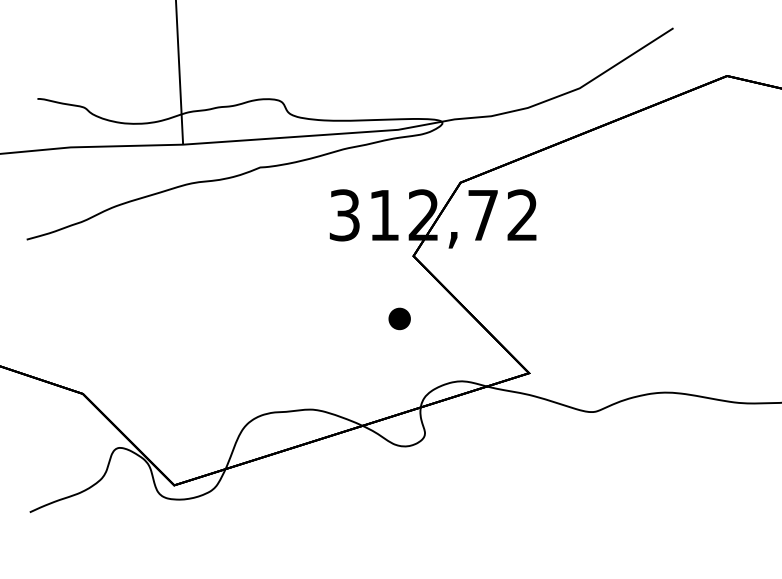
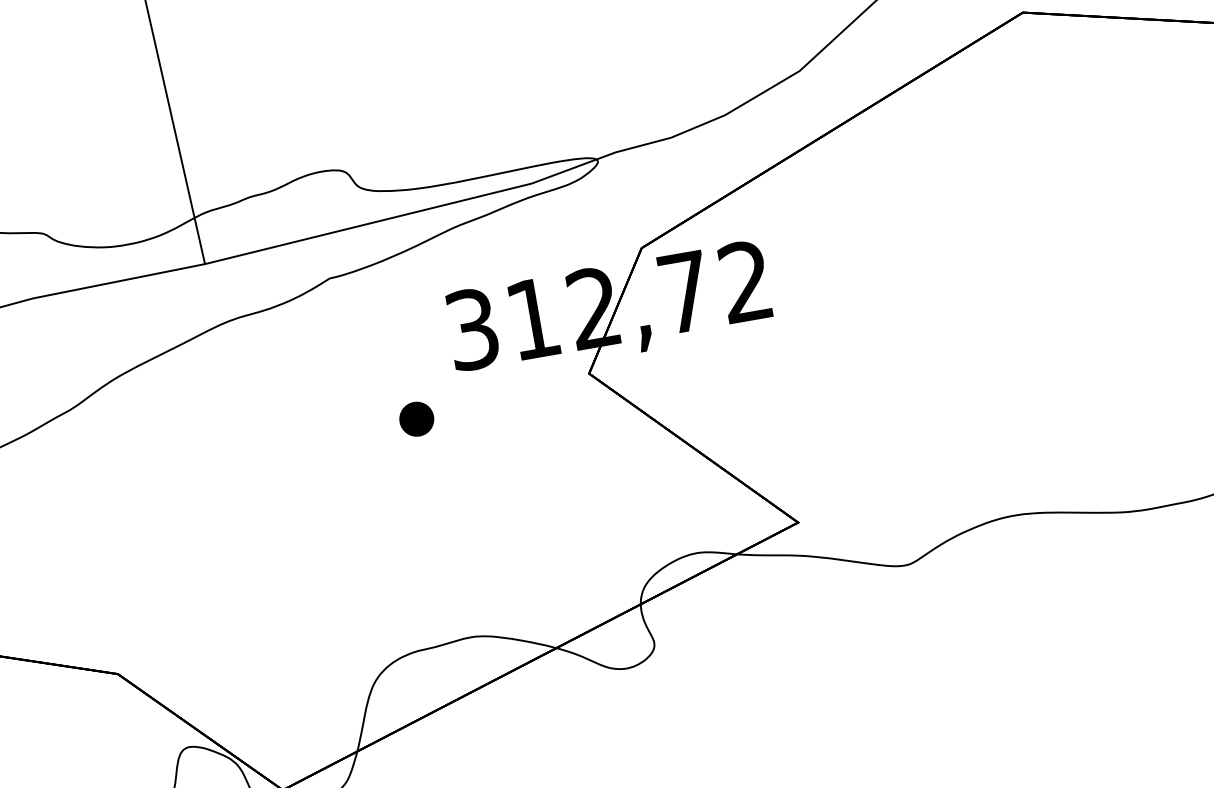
part: (399, 318) -> (416, 418), moved

